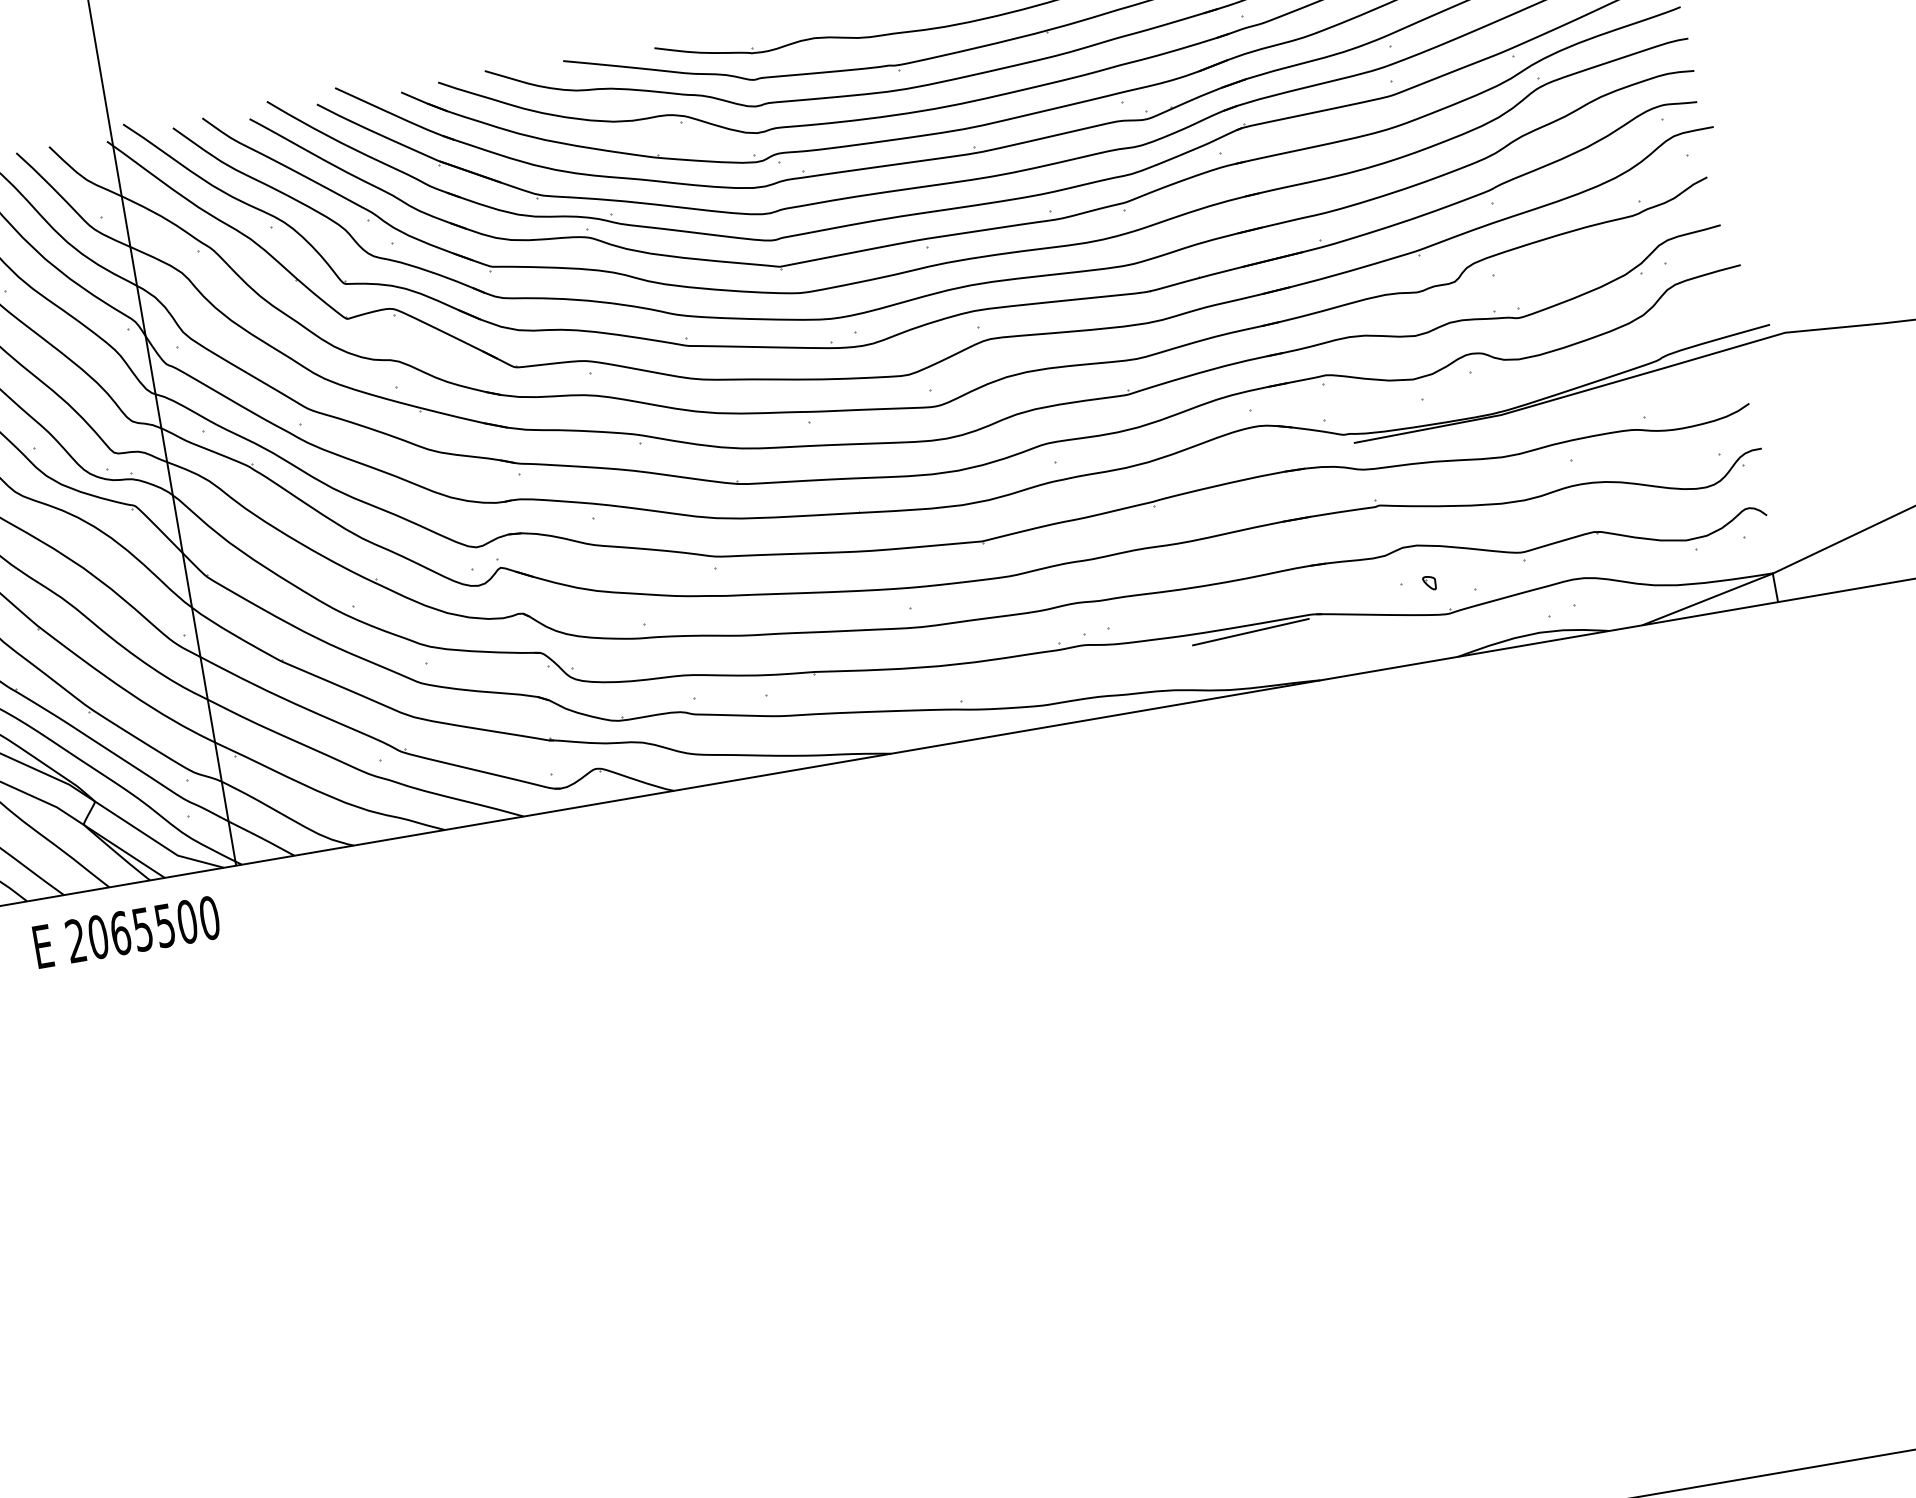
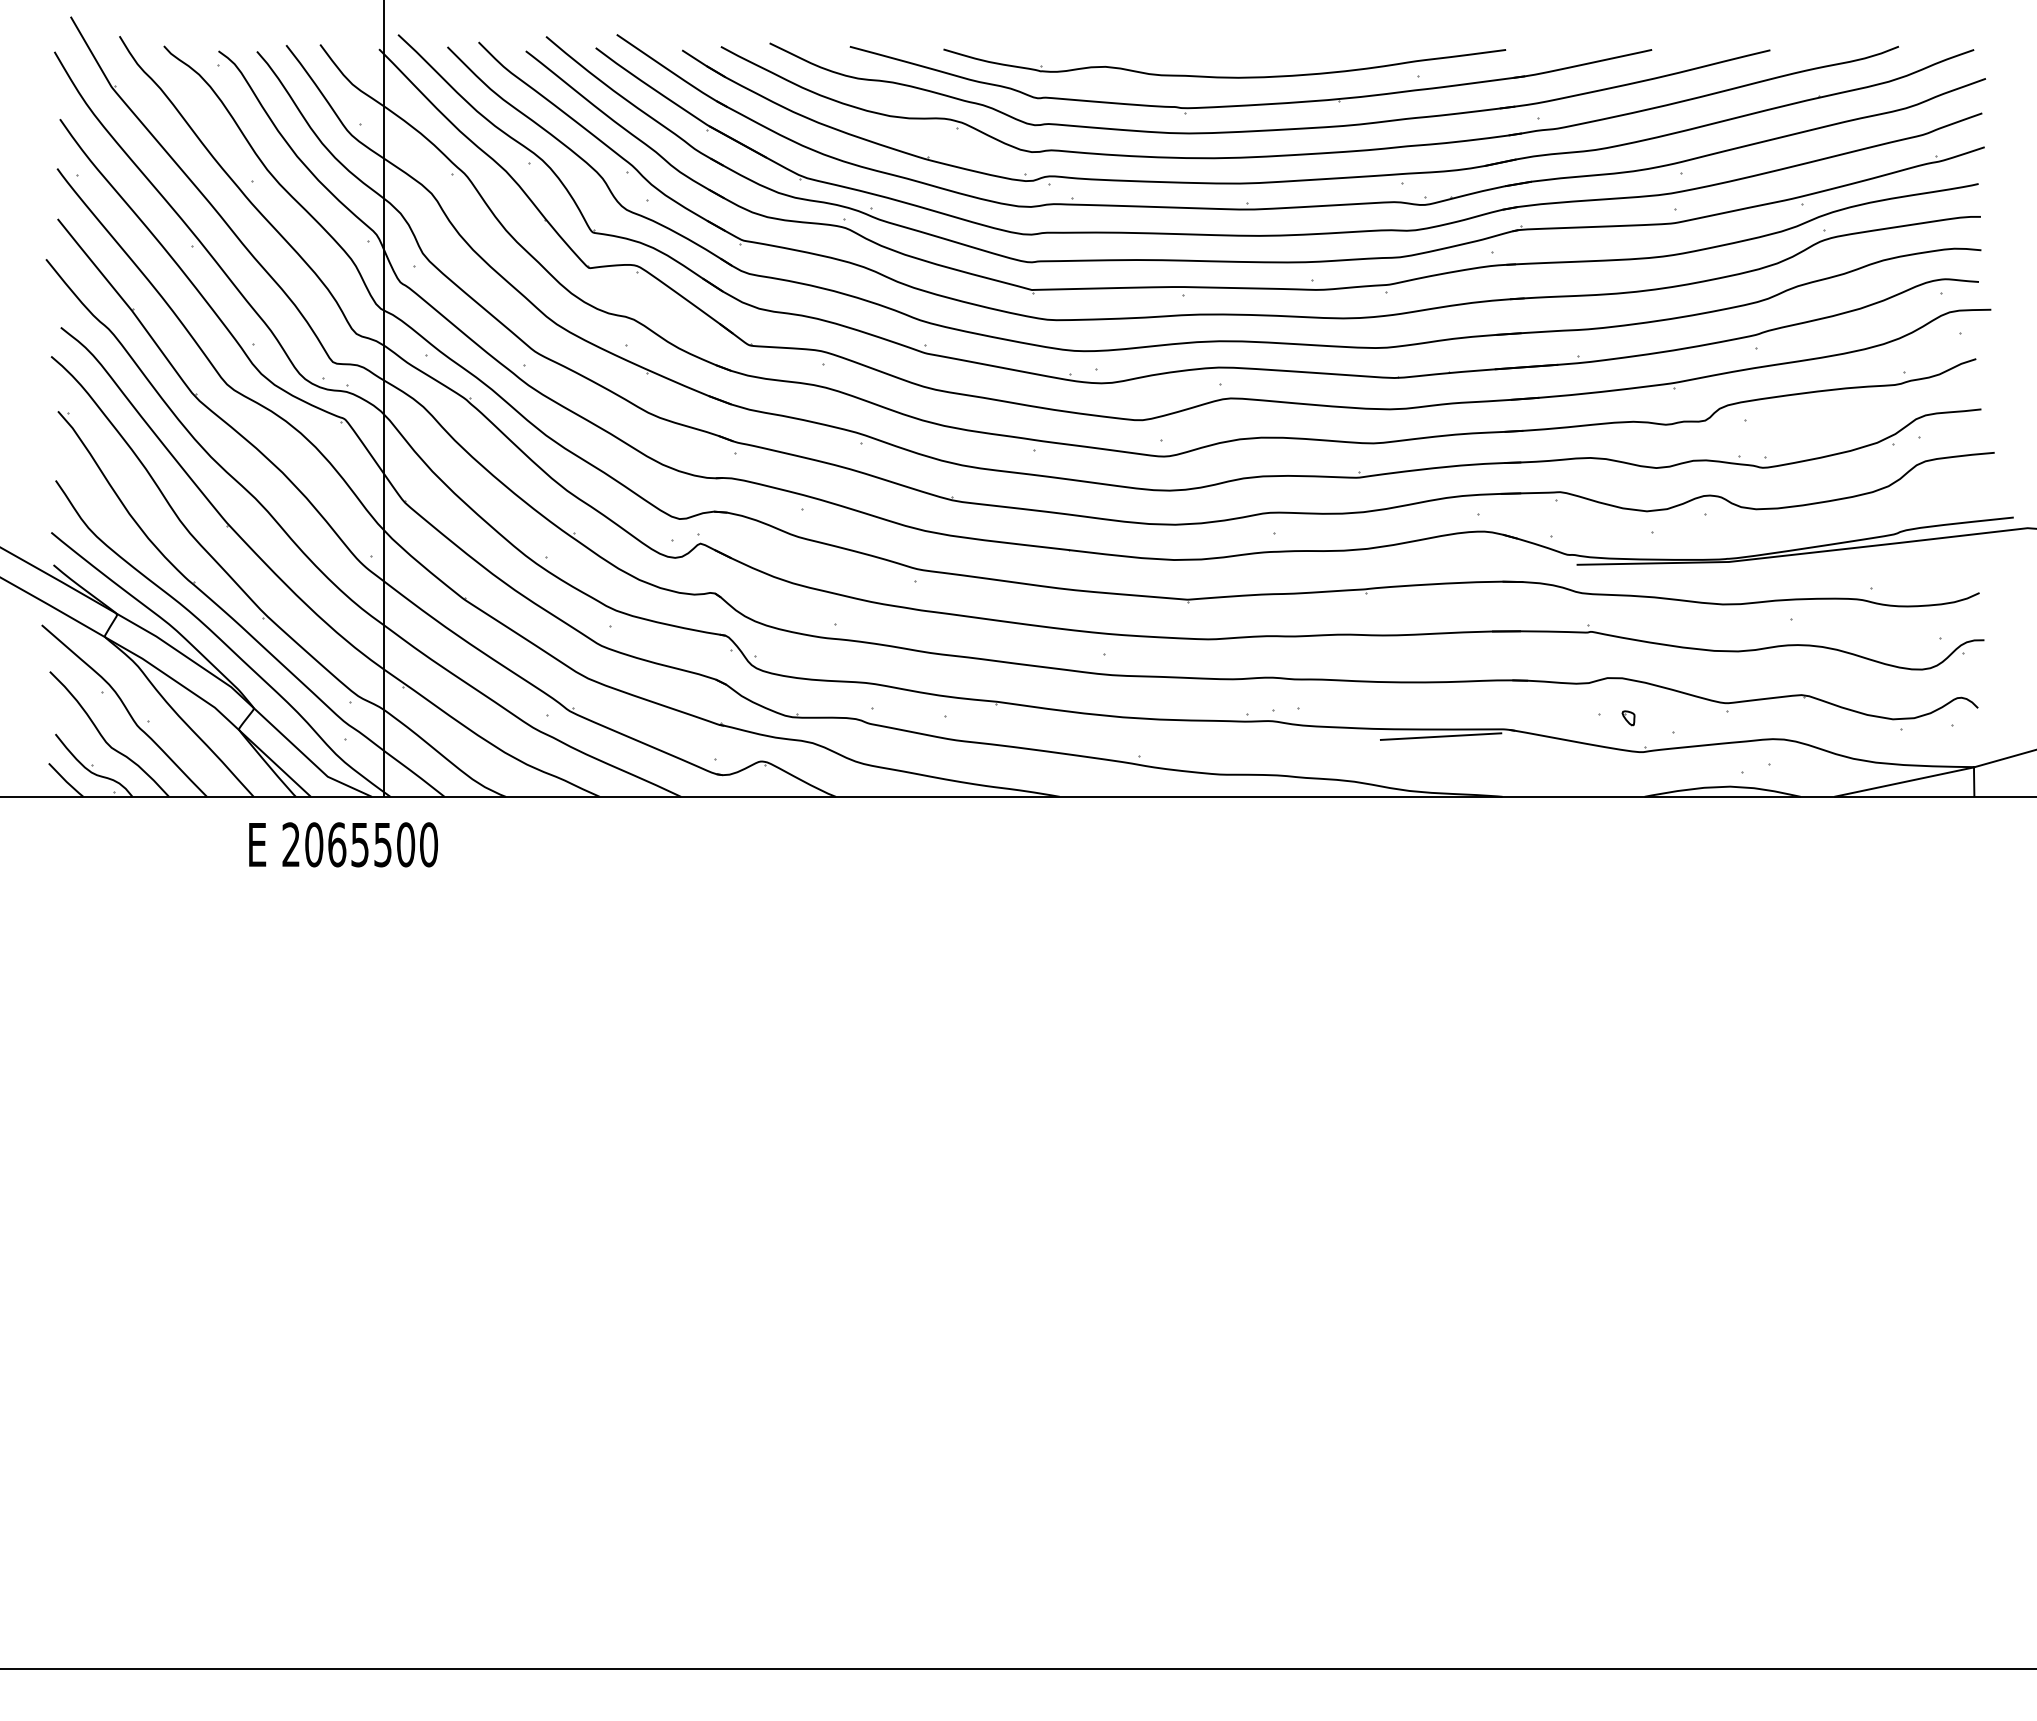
text: (126, 931) -> (343, 844), moved

